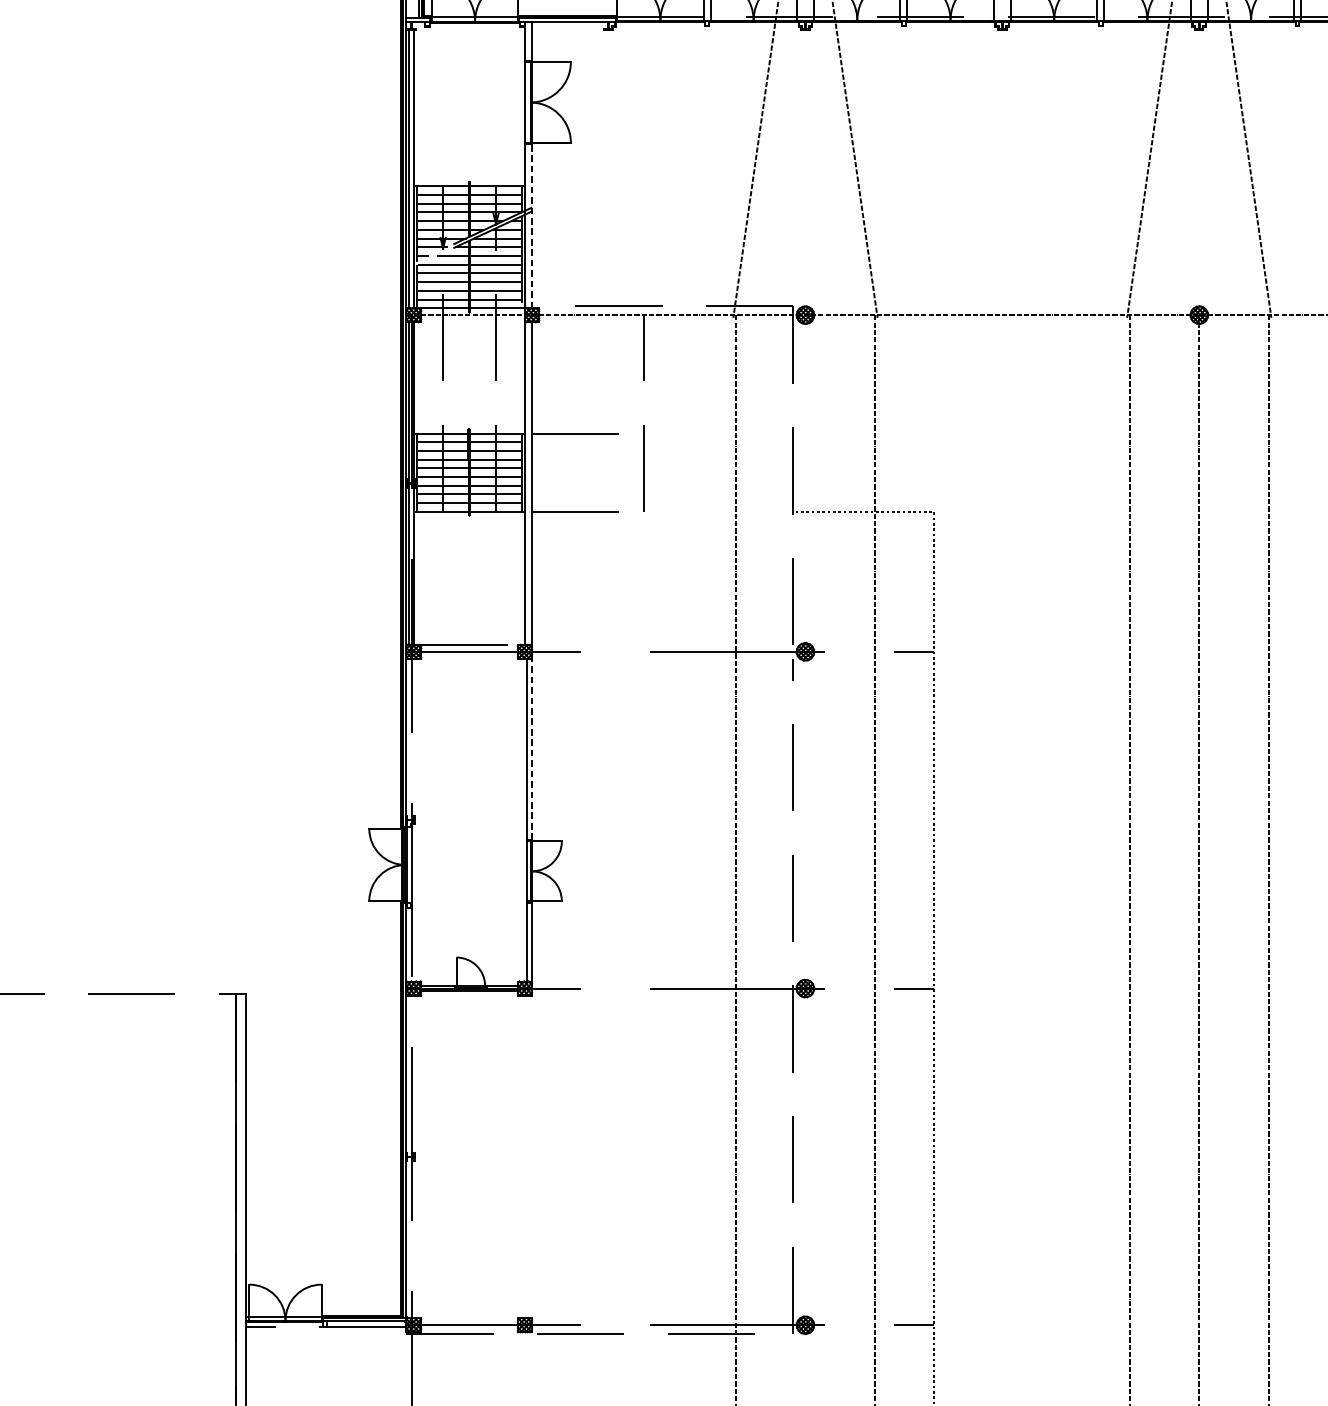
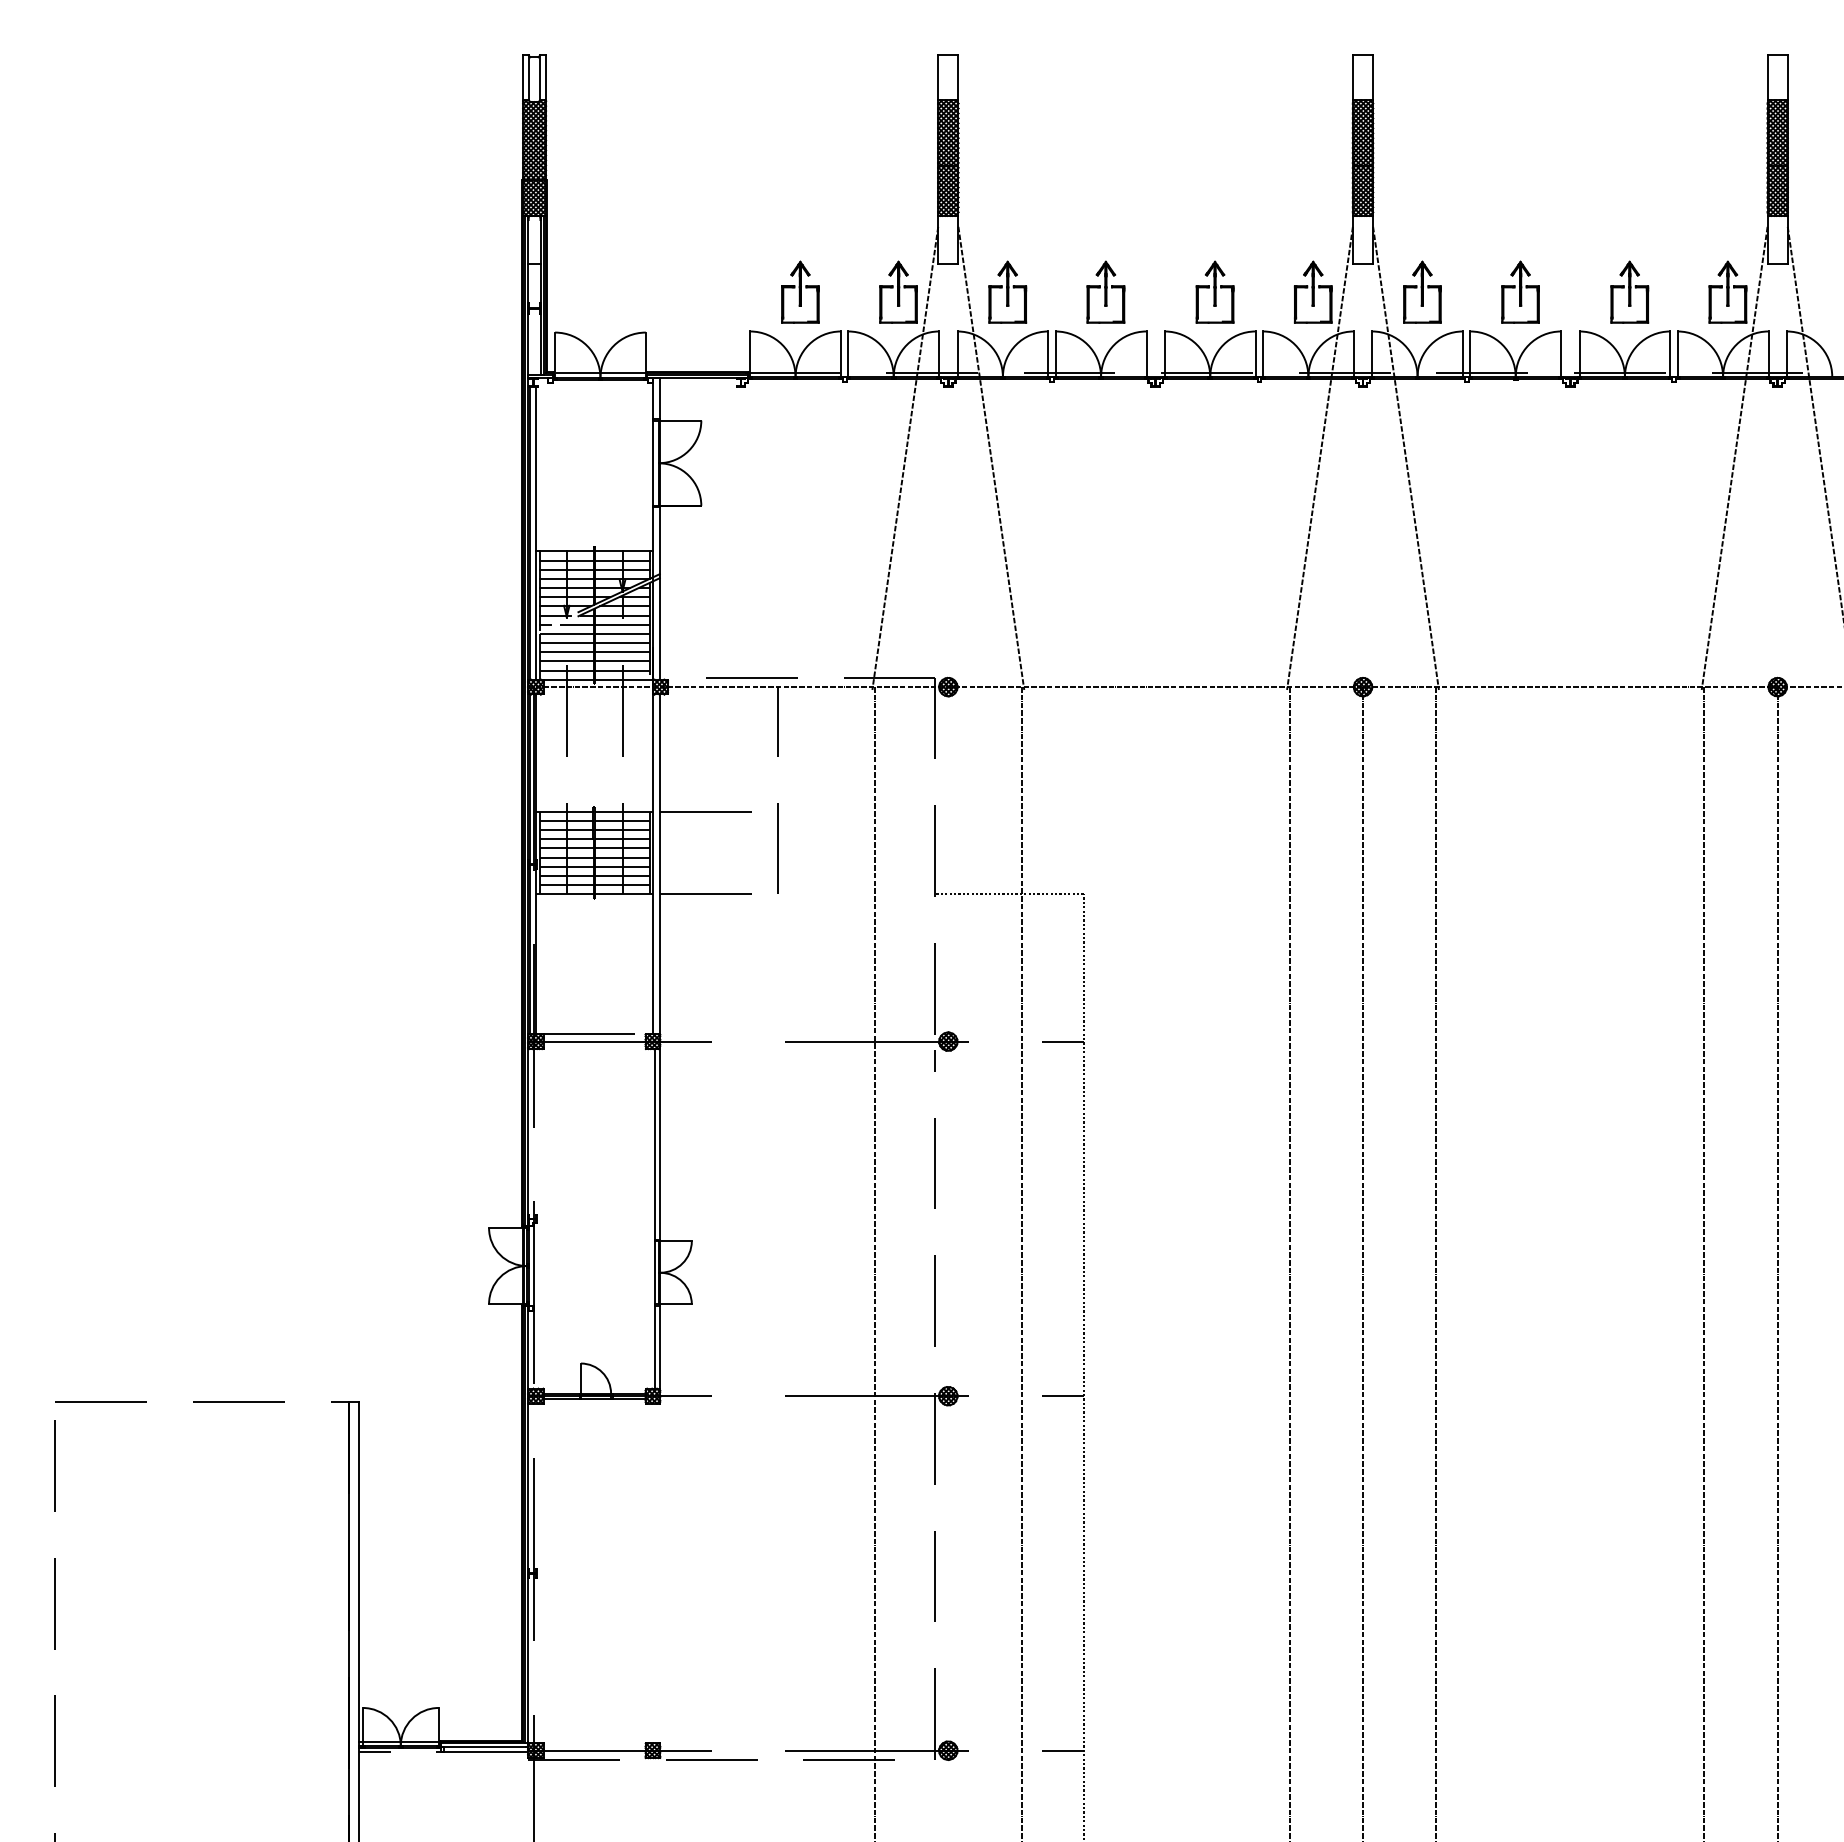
line: (532, 226) -> (660, 593), dashed -> solid
line: (532, 747) -> (660, 1142), dashed -> solid

